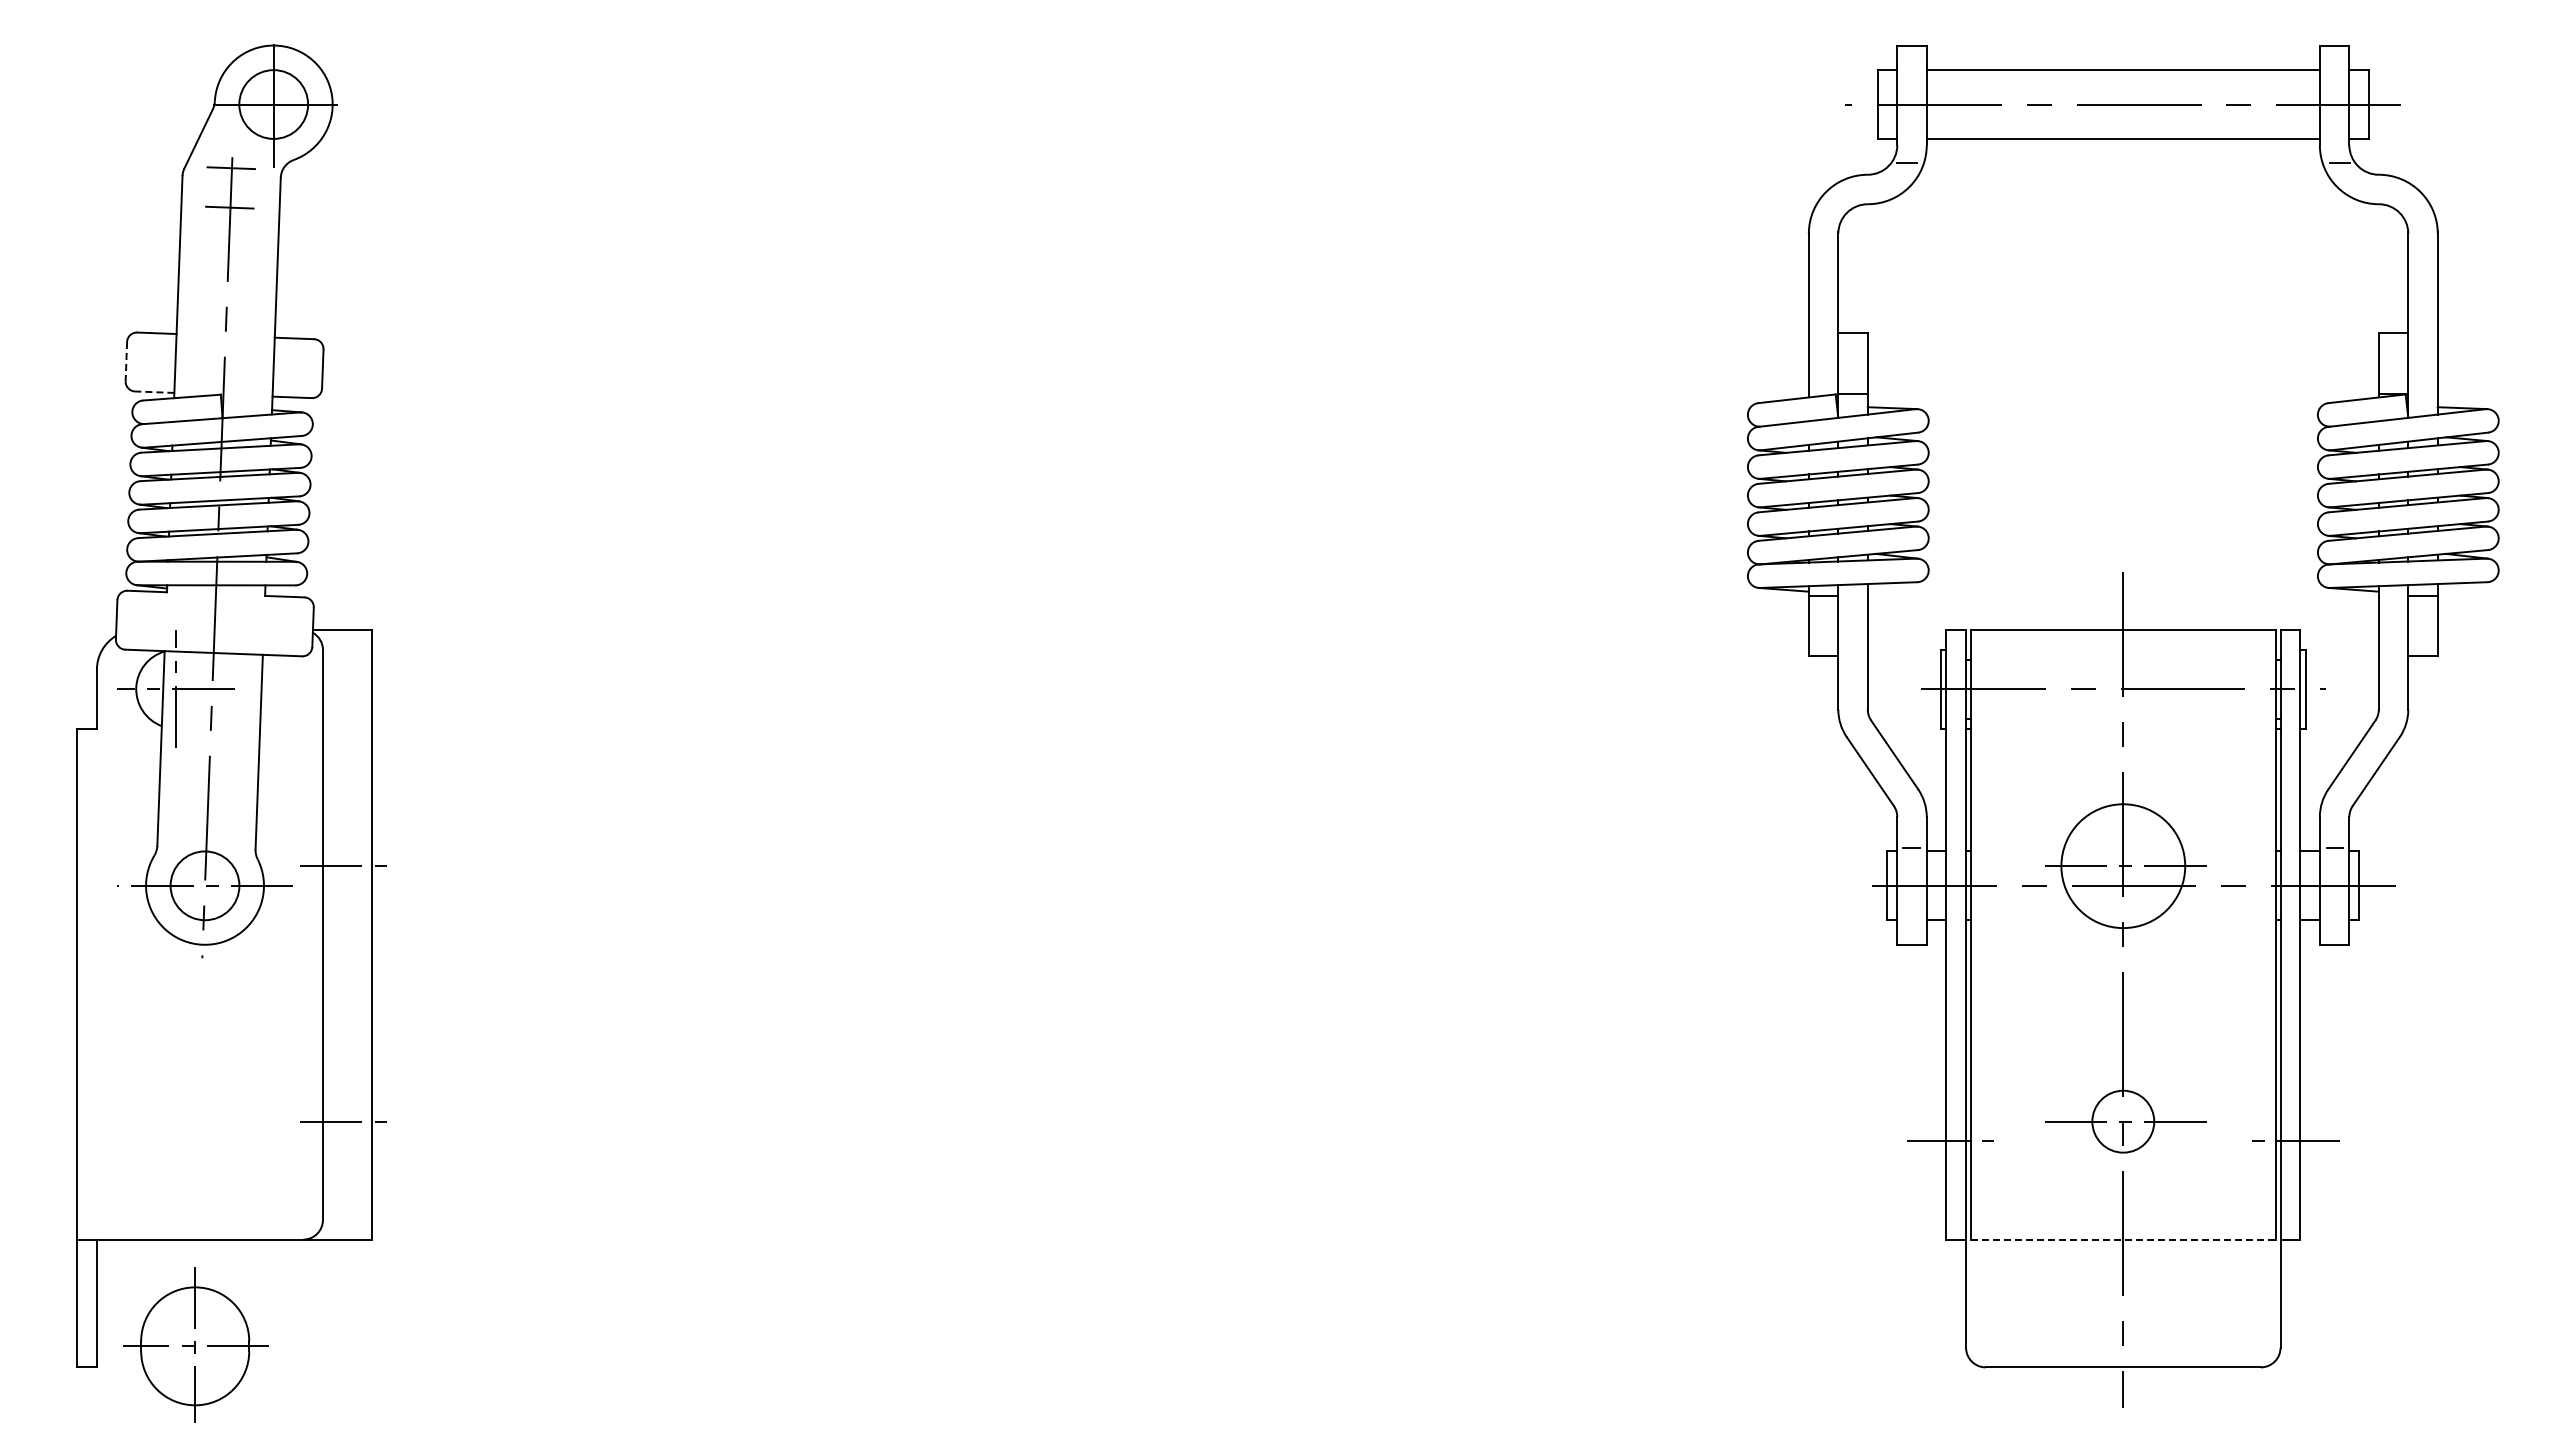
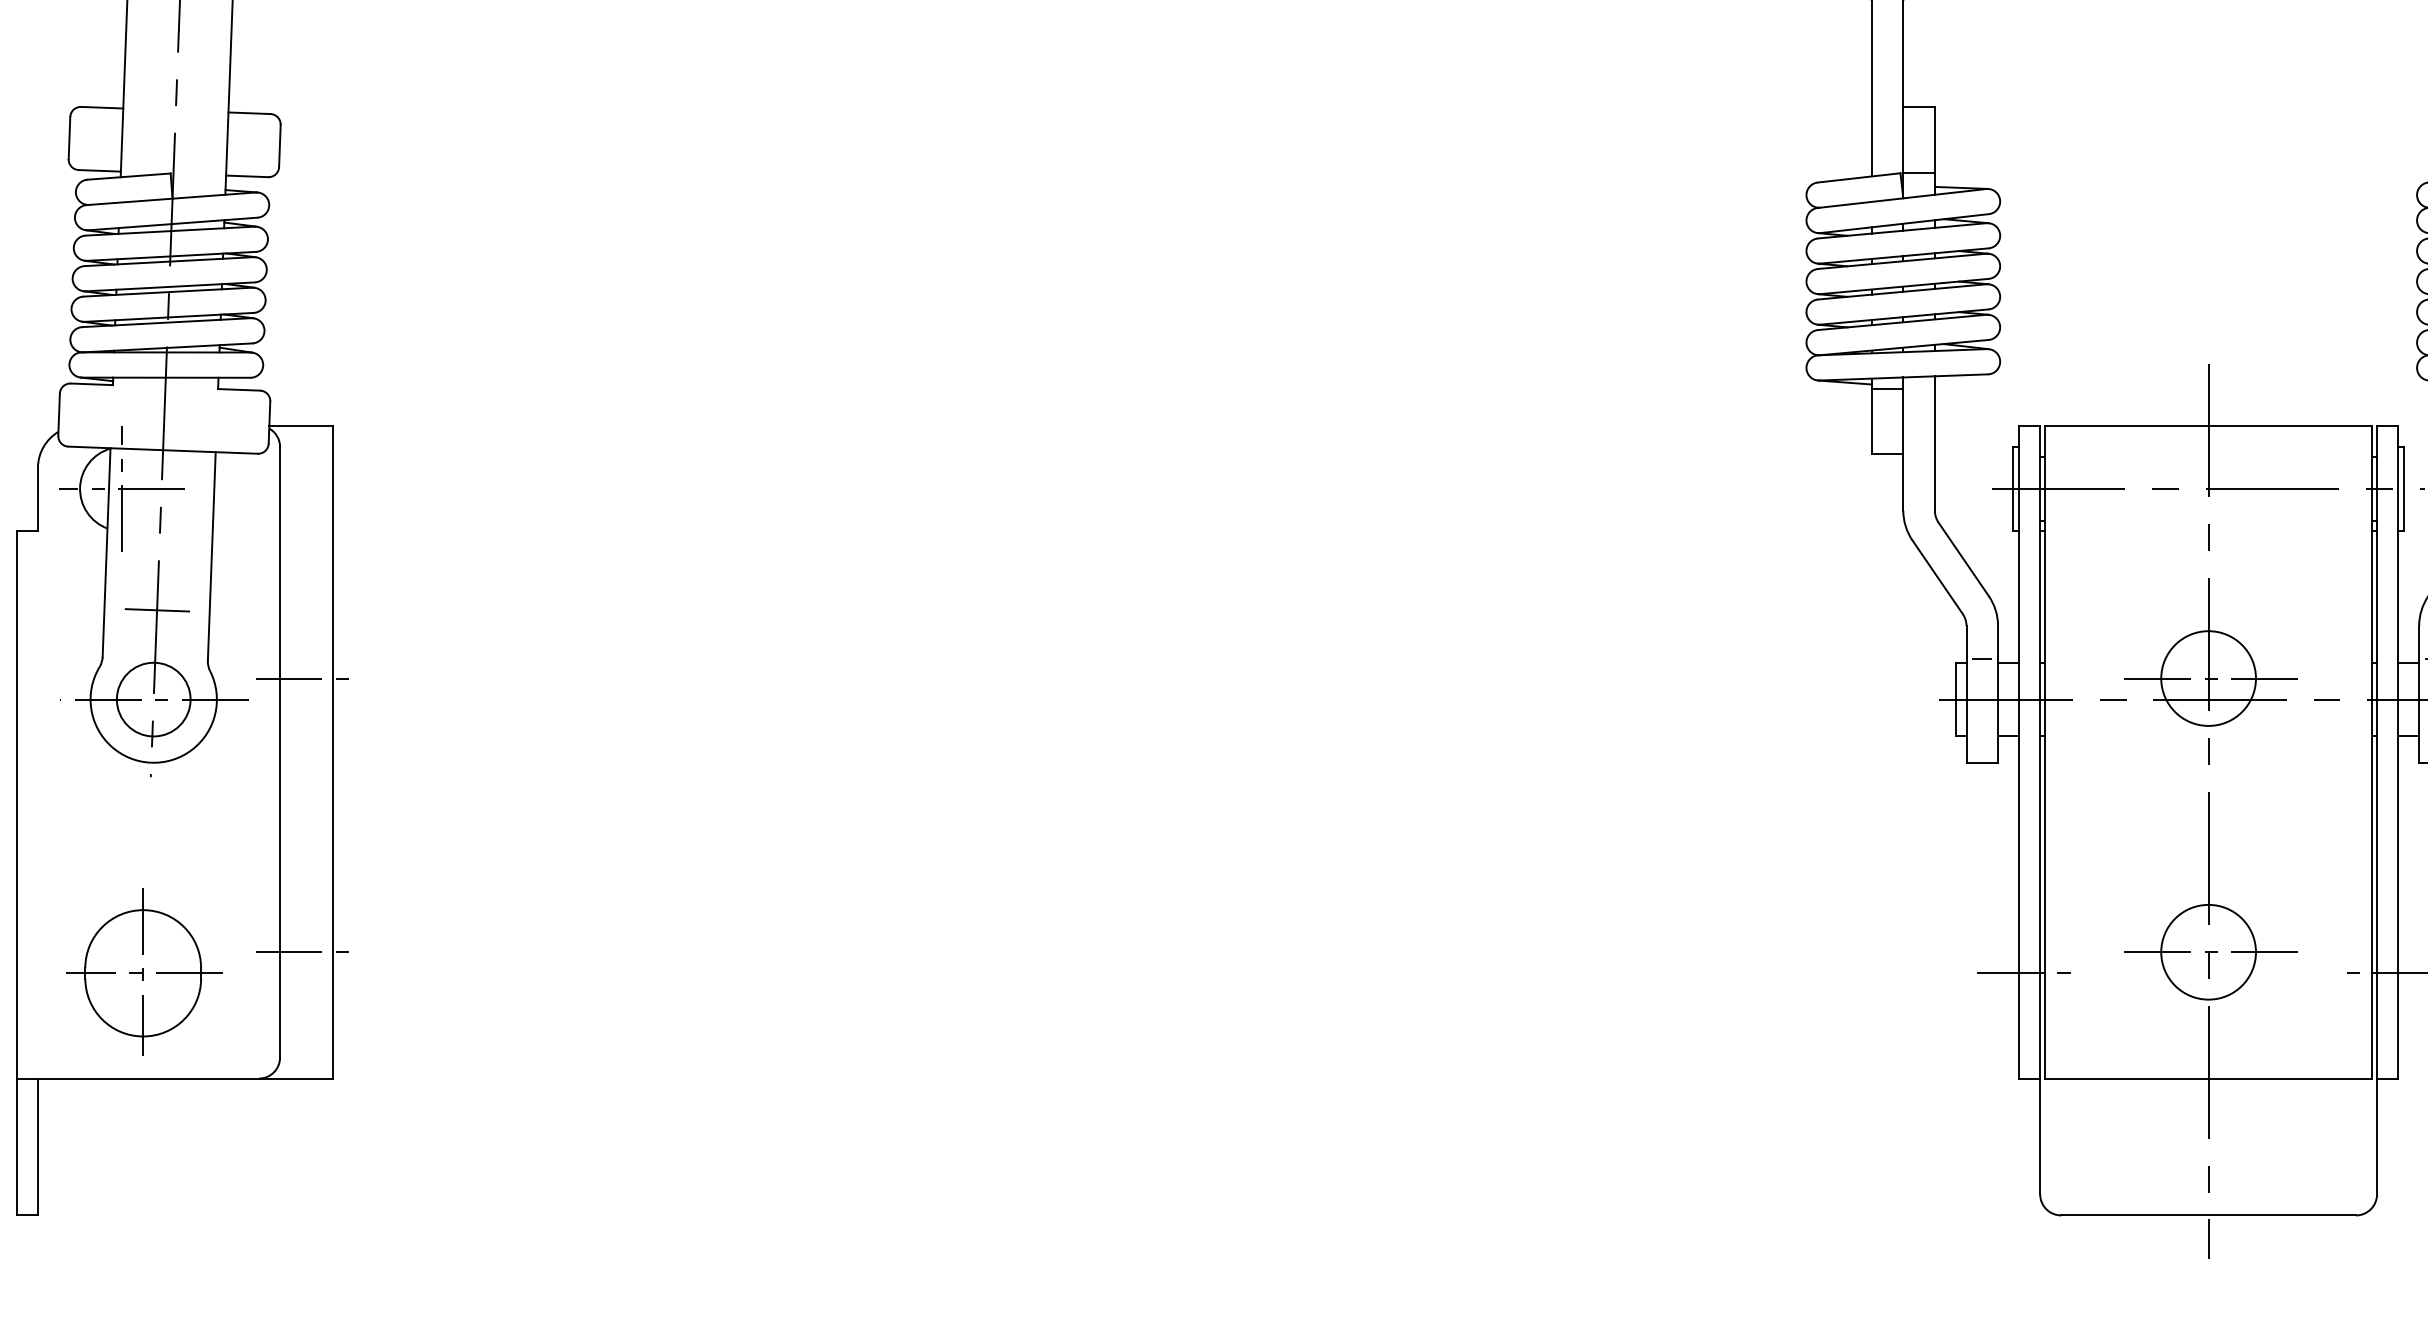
line: (126, 361) -> (69, 137), dashed -> solid
line: (154, 392) -> (99, 171), dashed -> solid
line: (208, 802) -> (157, 610), added
circle: (2123, 865) -> (2208, 677), size x0.71
circle: (2123, 1121) -> (2208, 952), size x1.43
line: (2123, 1239) -> (2208, 1078), dashed -> solid
part: (195, 1344) -> (143, 971), moved

